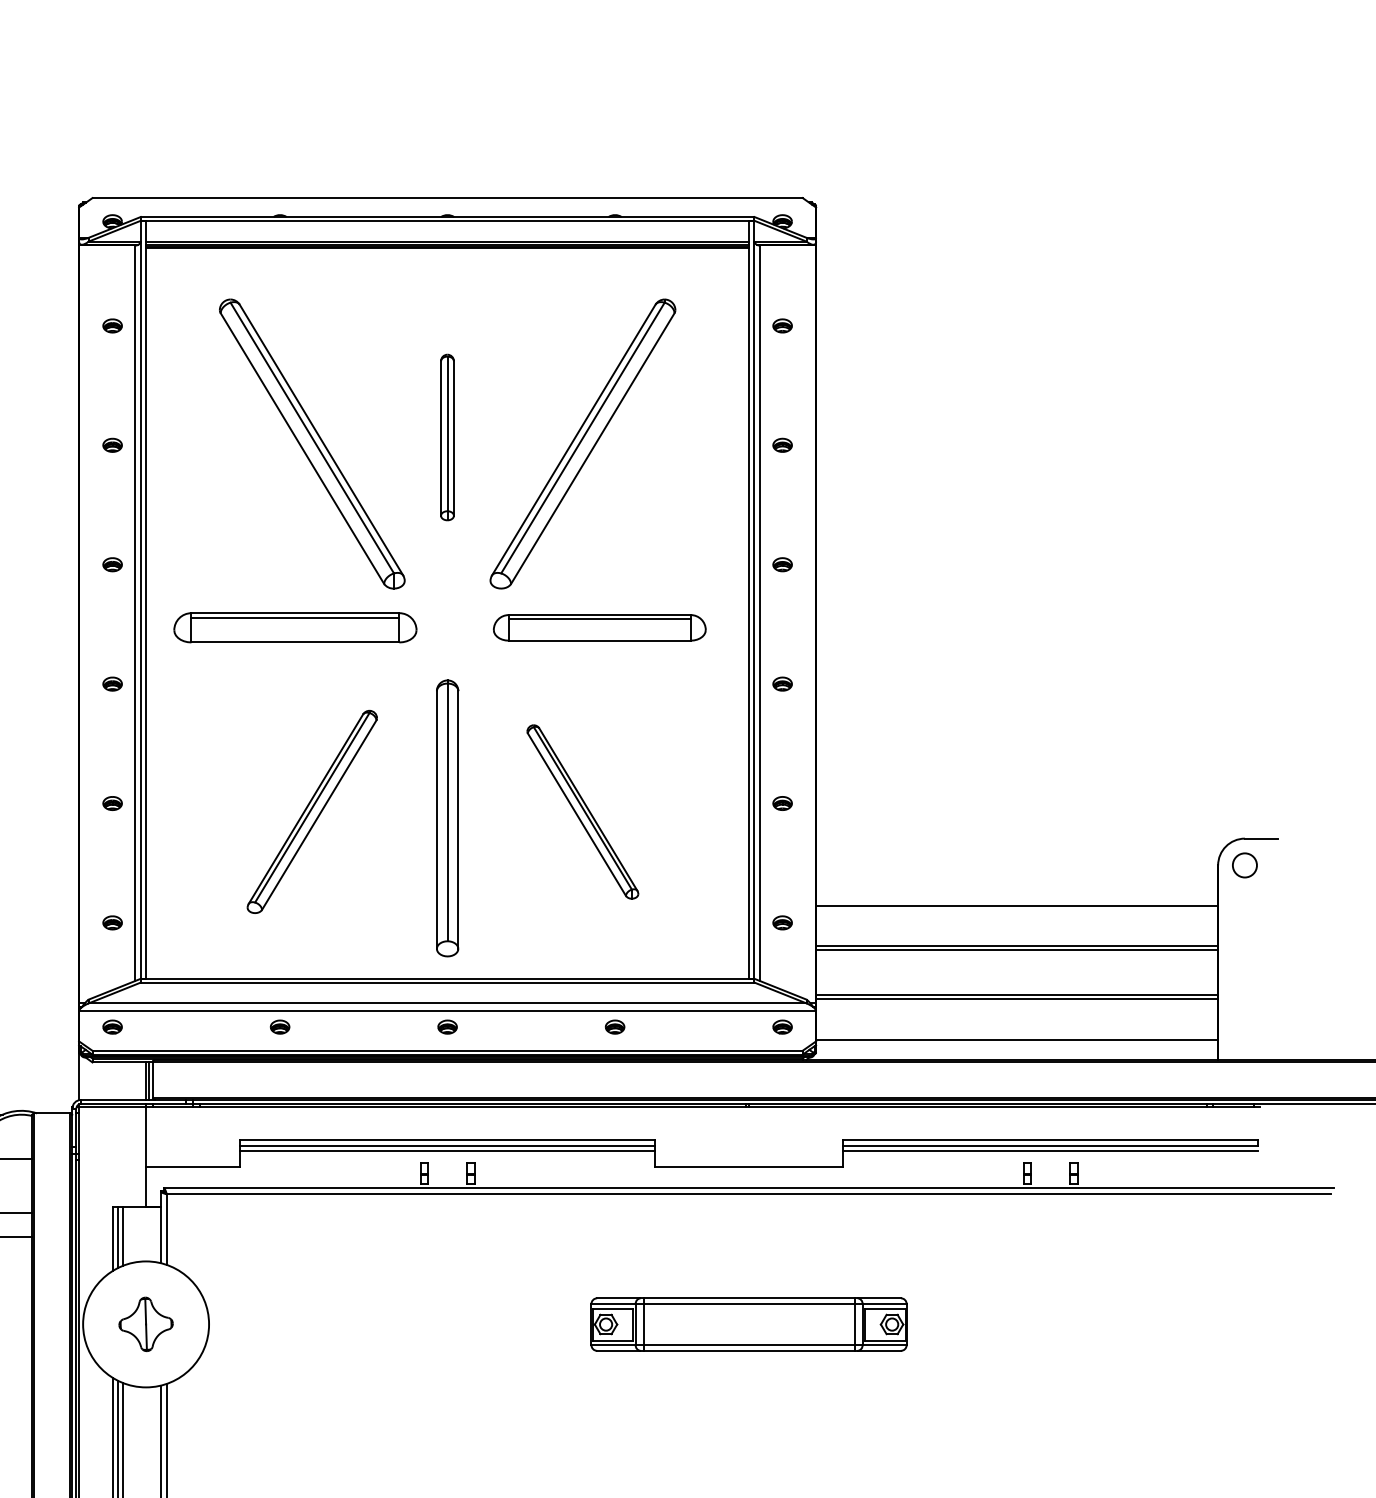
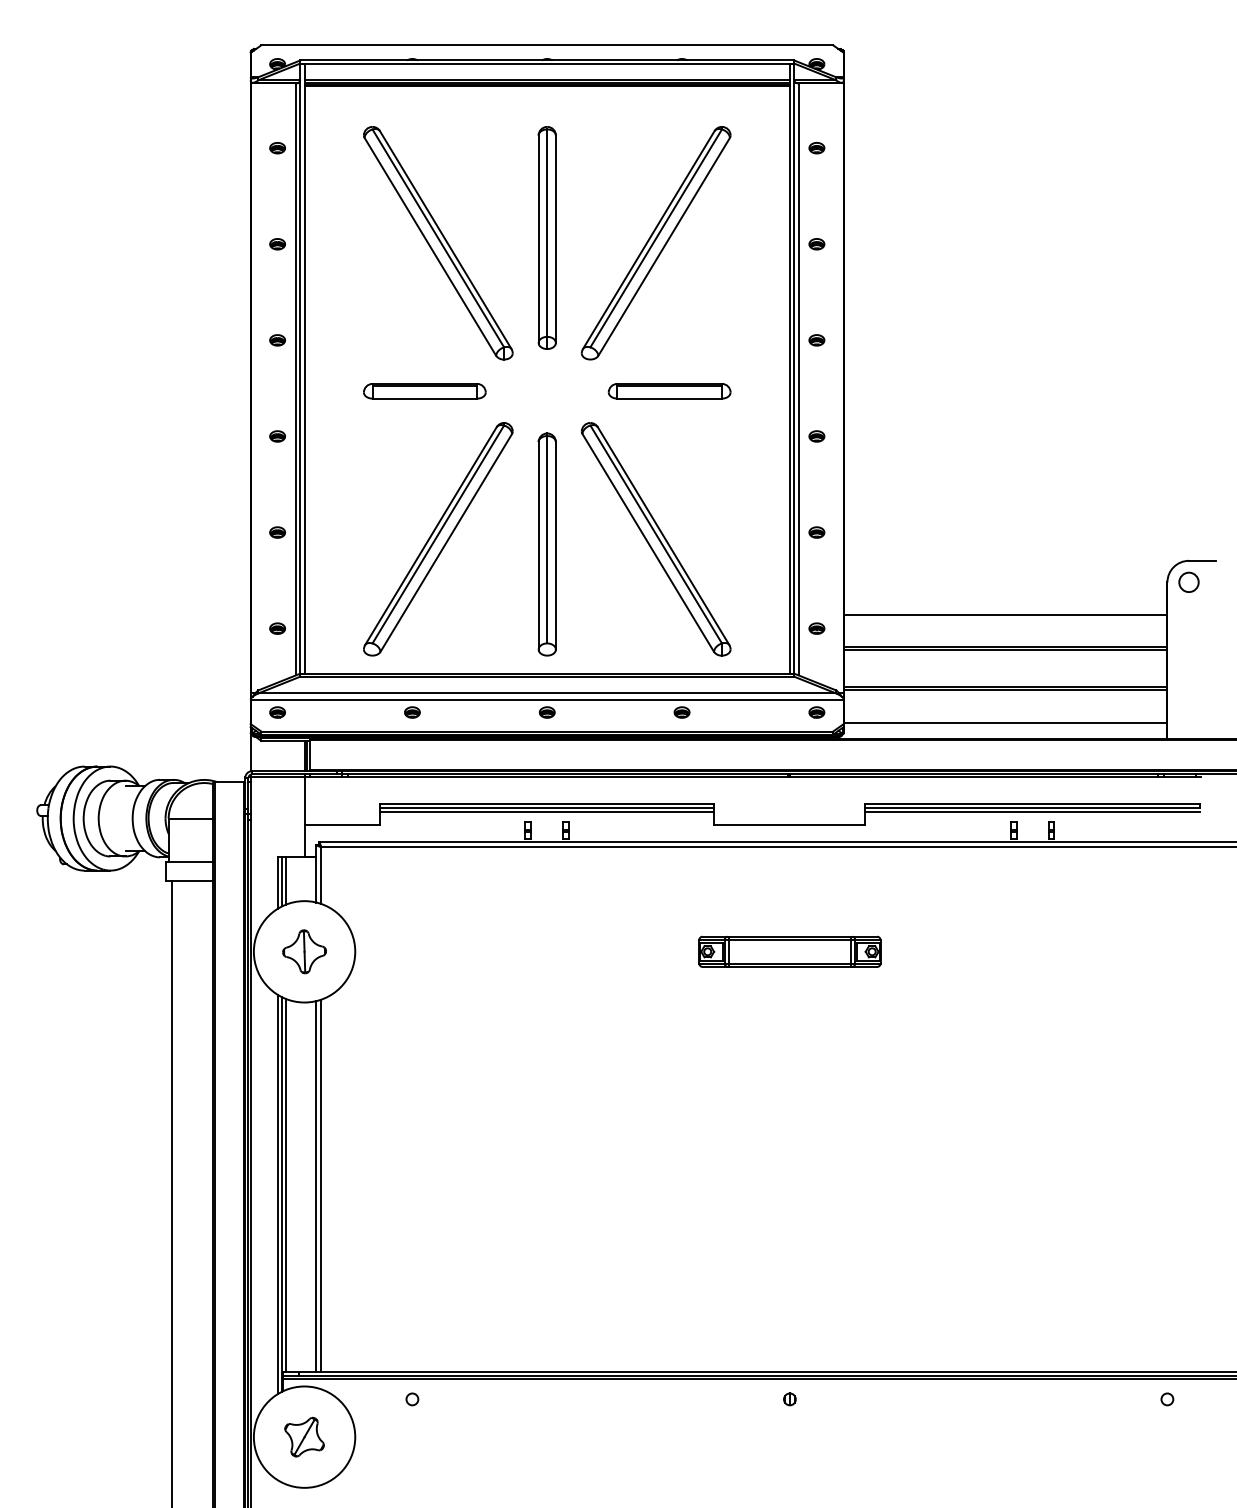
part: (446, 436) -> (546, 237), size x1.67
part: (295, 628) -> (424, 391), size x0.62
part: (599, 628) -> (669, 391), size x0.71
part: (312, 812) -> (438, 539), size x1.43
part: (582, 812) -> (655, 539), size x1.67
part: (748, 1324) -> (789, 951), size x0.71

